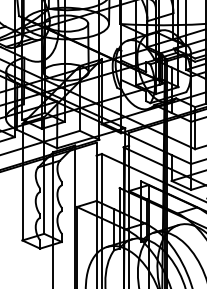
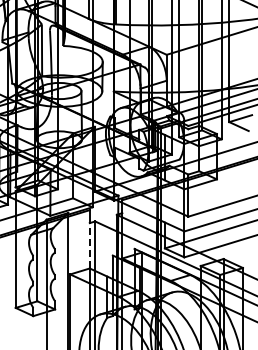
line: (96, 178) -> (89, 245), solid -> dashed

